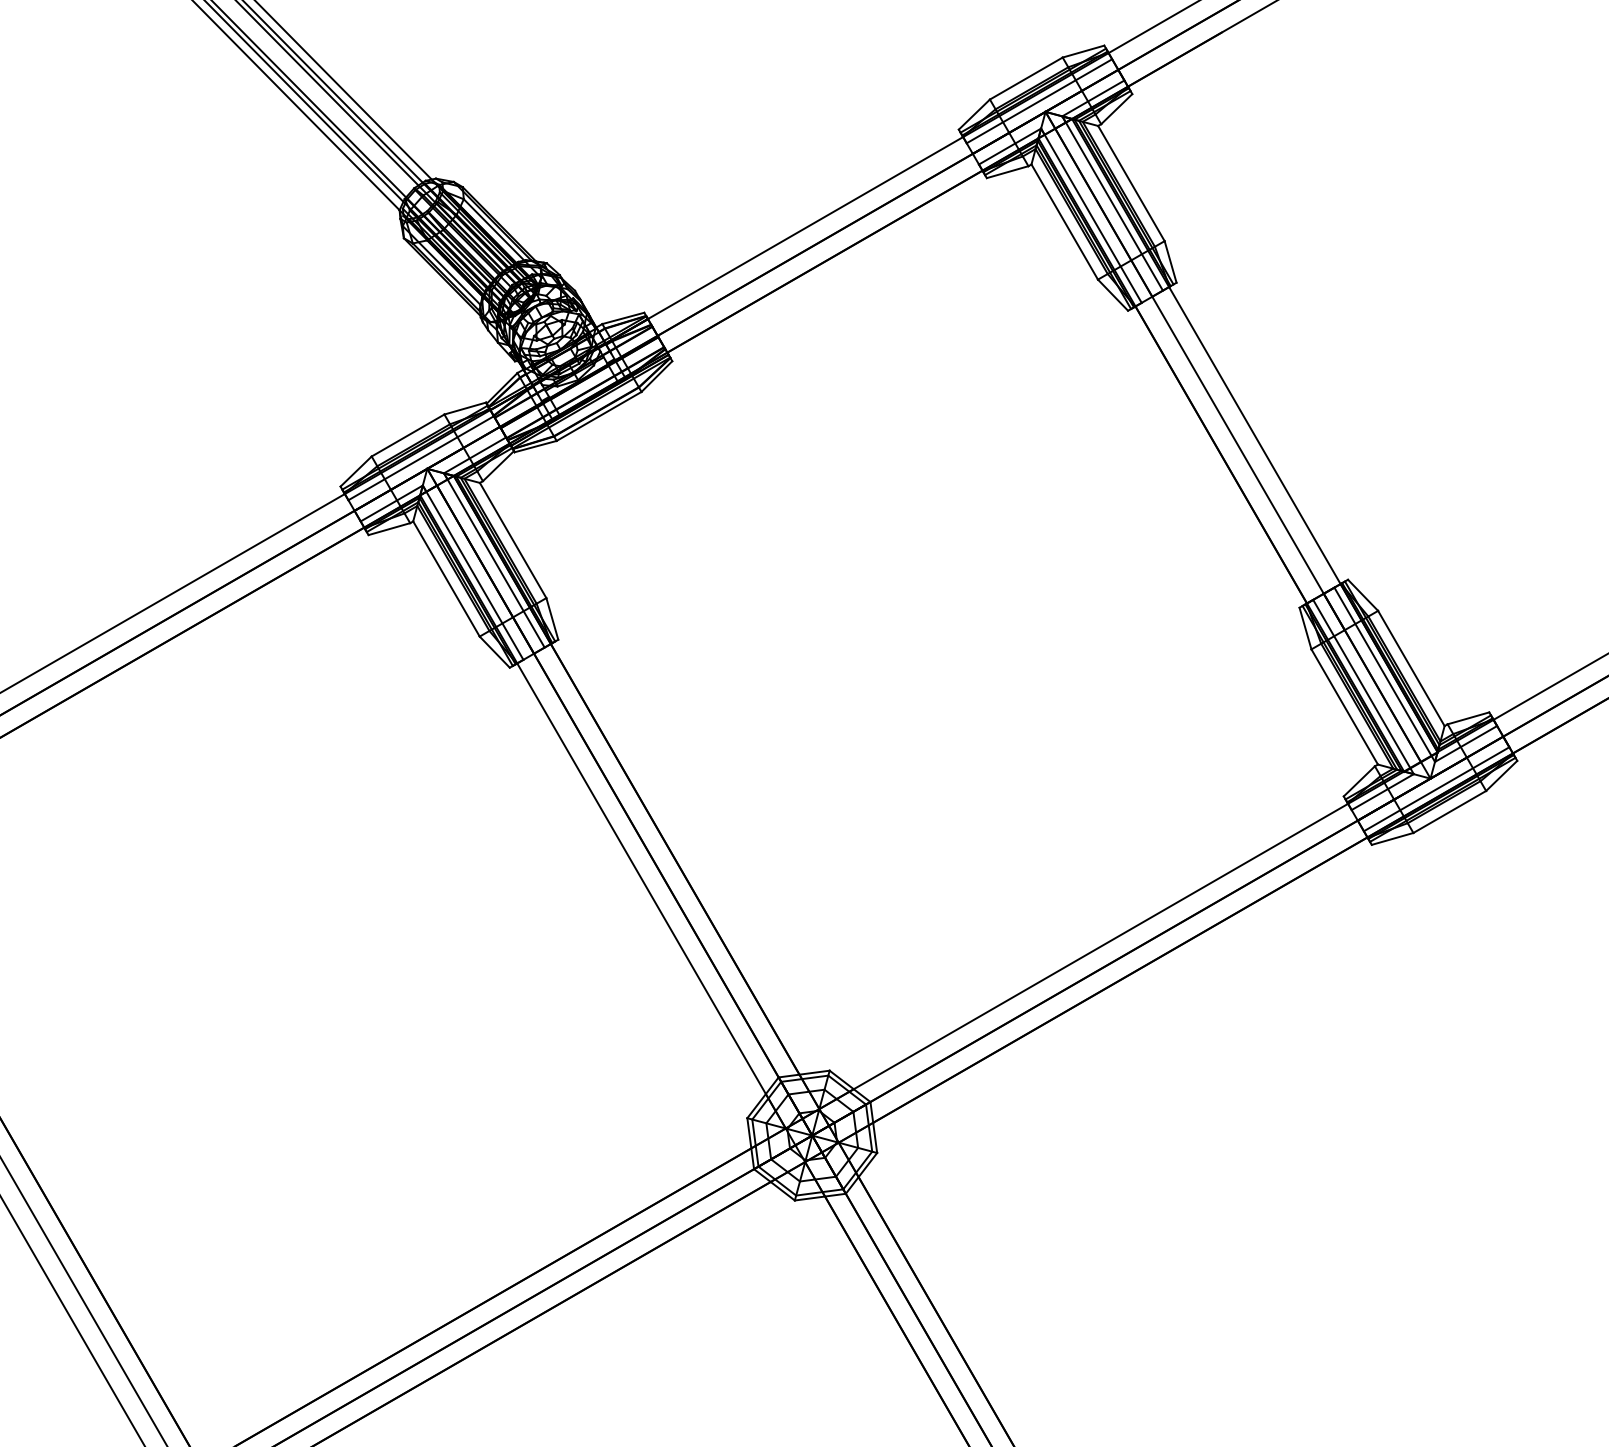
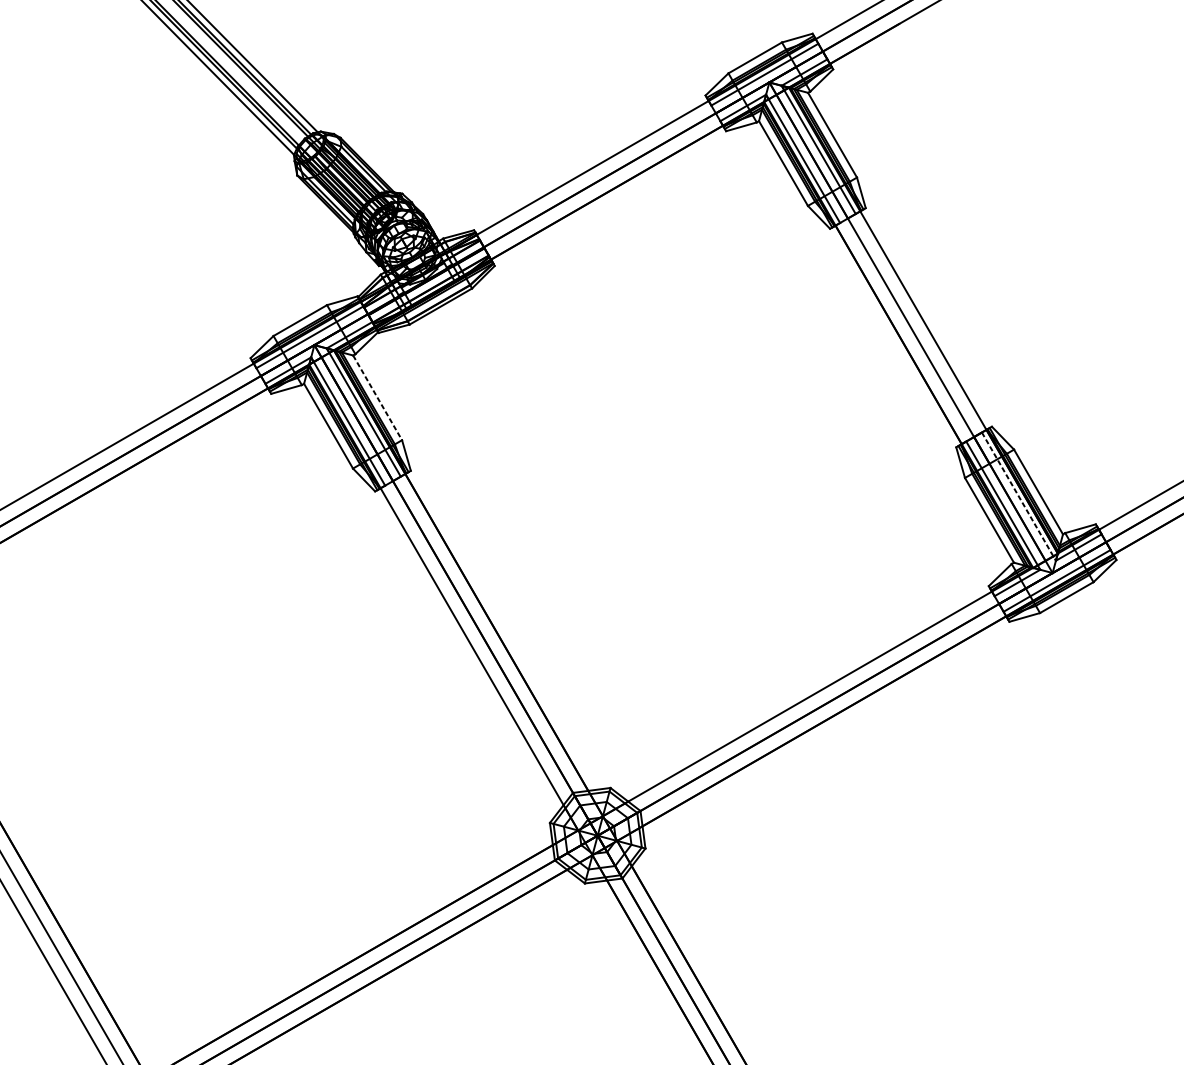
line: (513, 540) -> (377, 397), solid -> dashed
line: (1384, 674) -> (1018, 496), solid -> dashed

